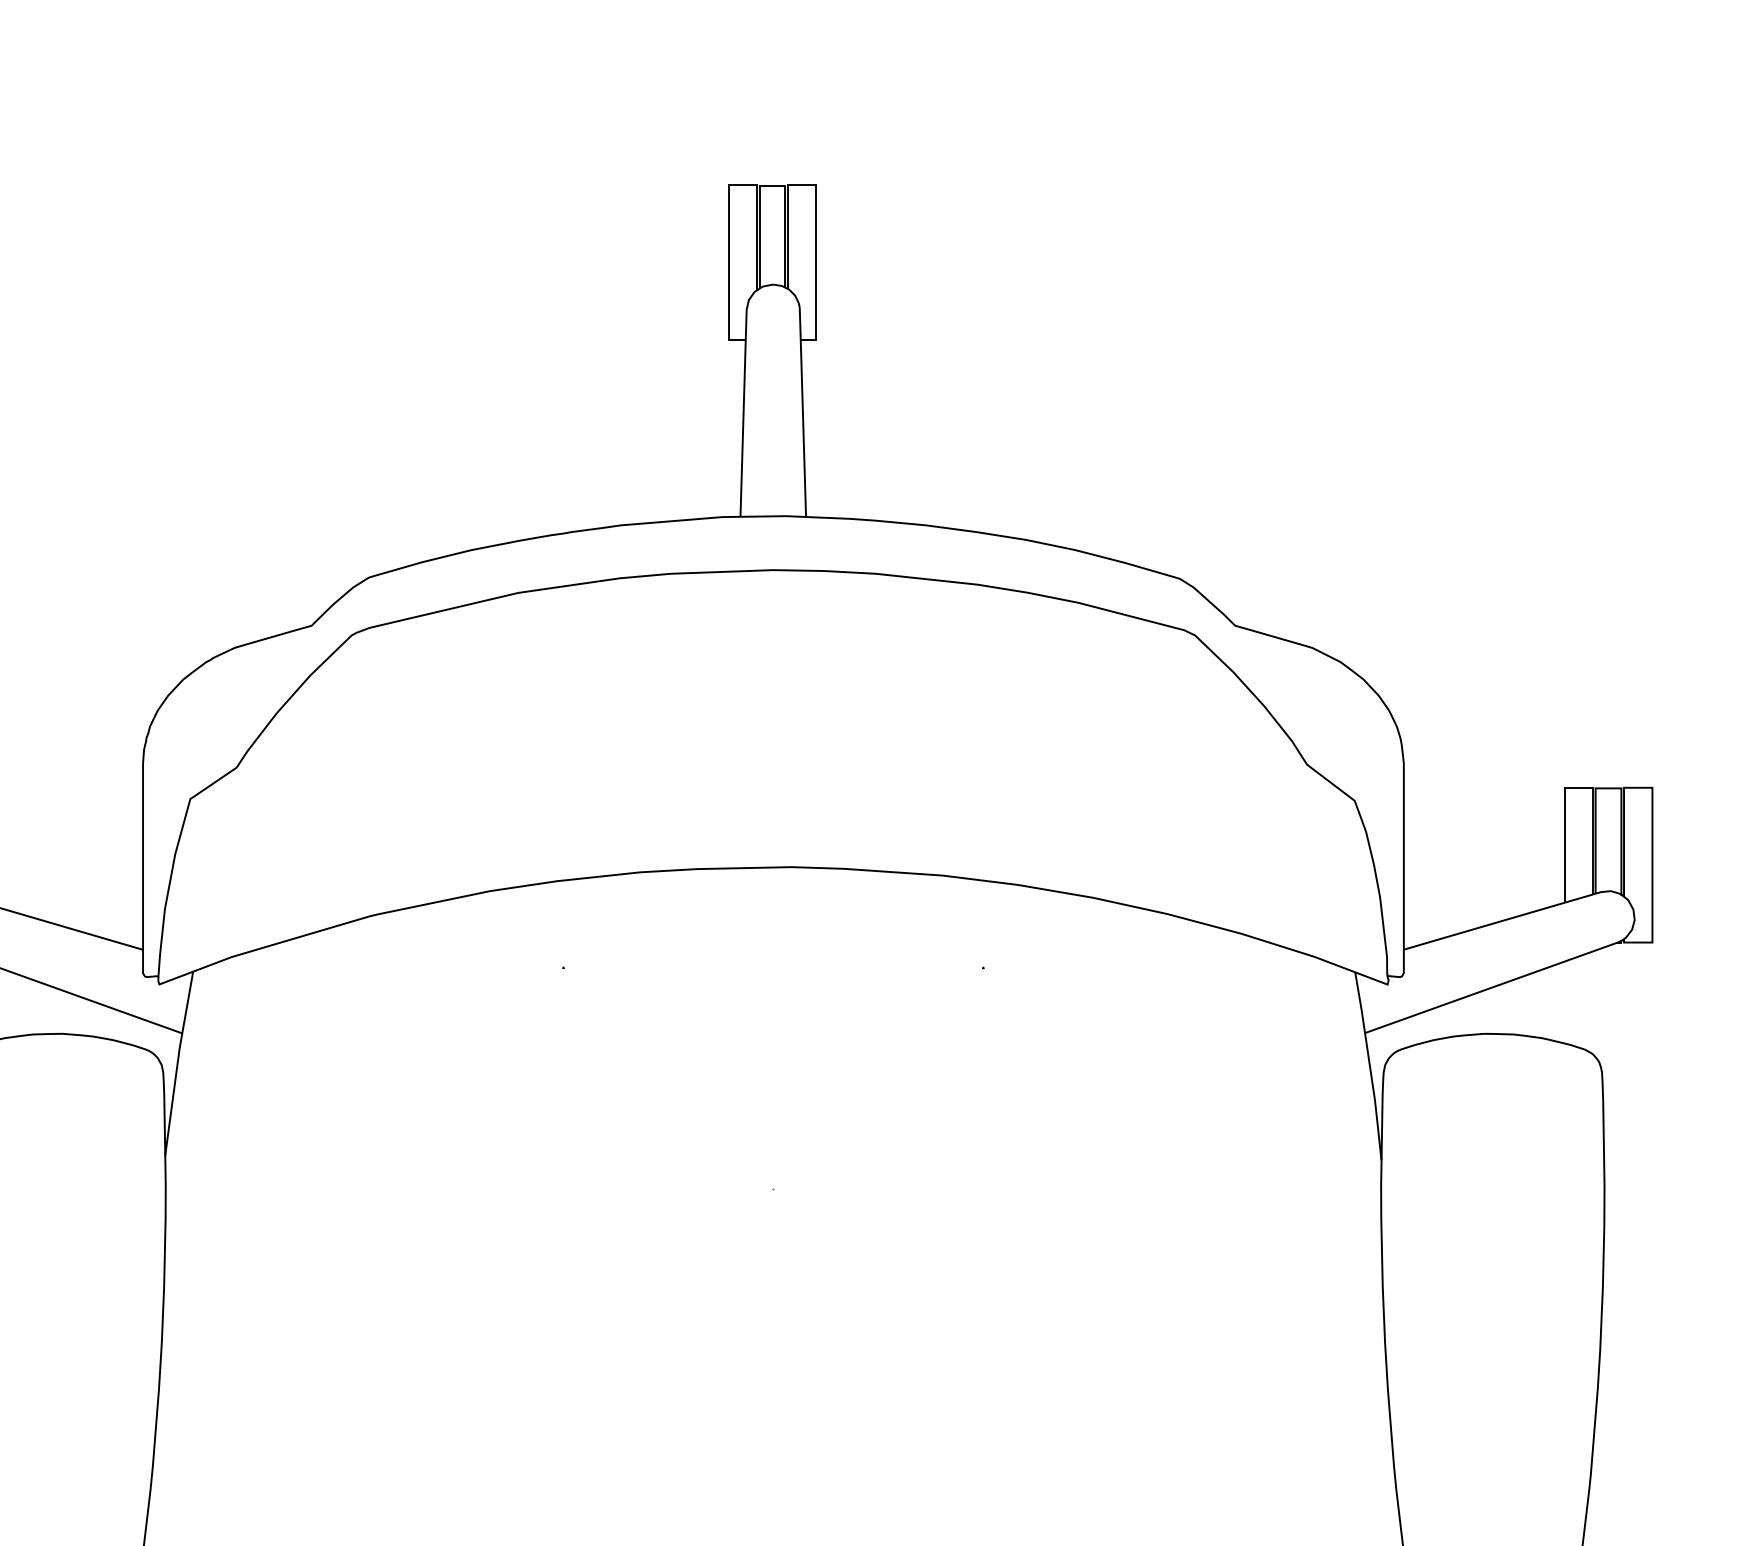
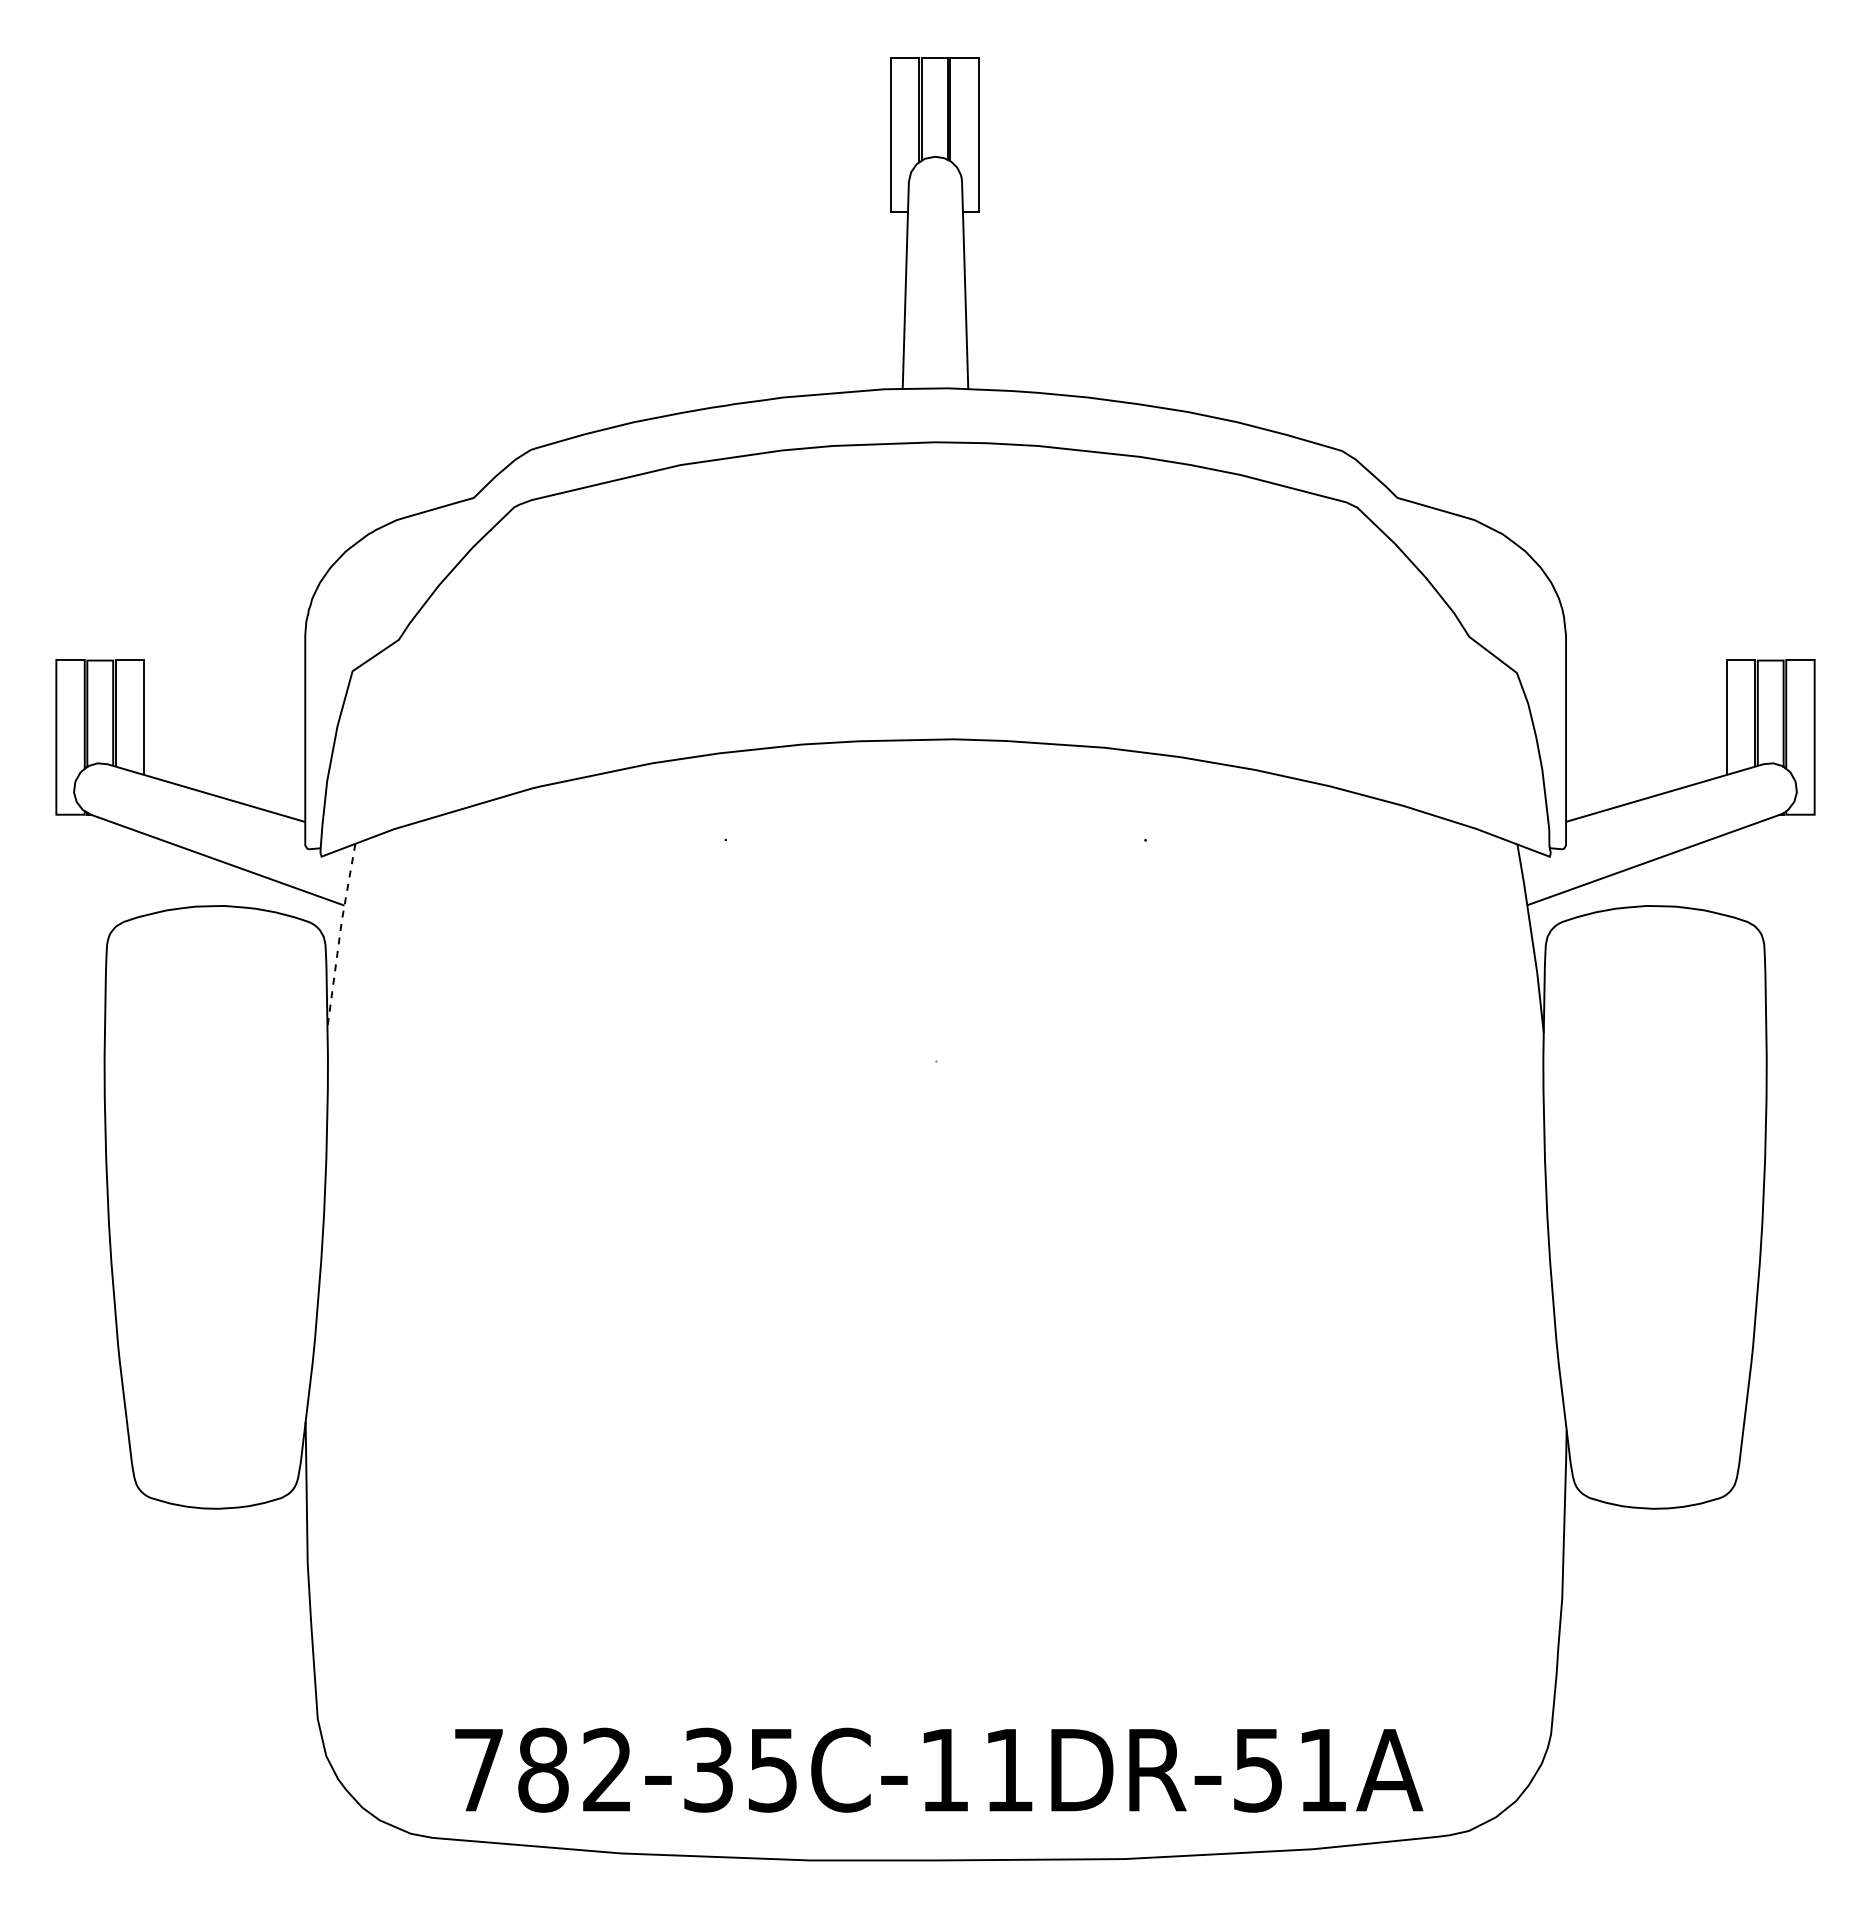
line: (177, 1063) -> (339, 935), solid -> dashed

